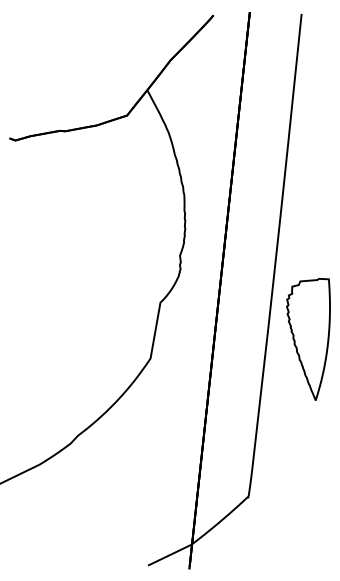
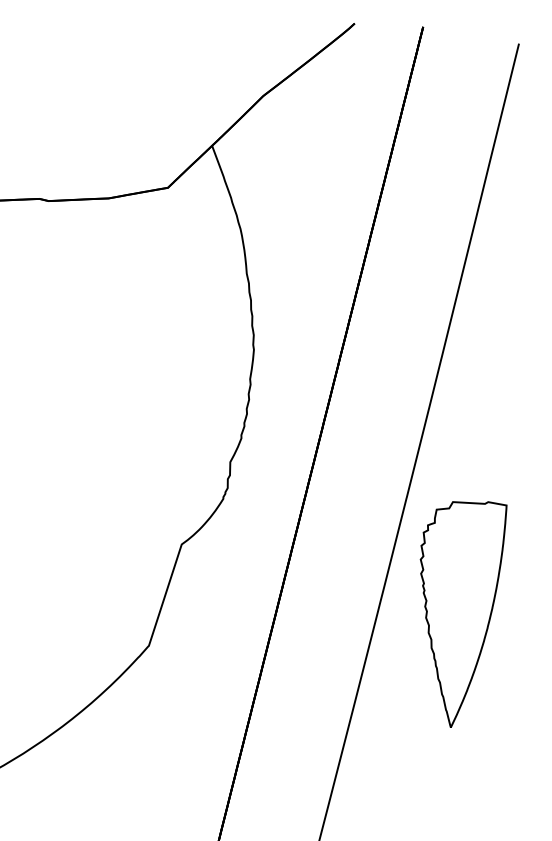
part: (308, 339) -> (453, 612), moved

